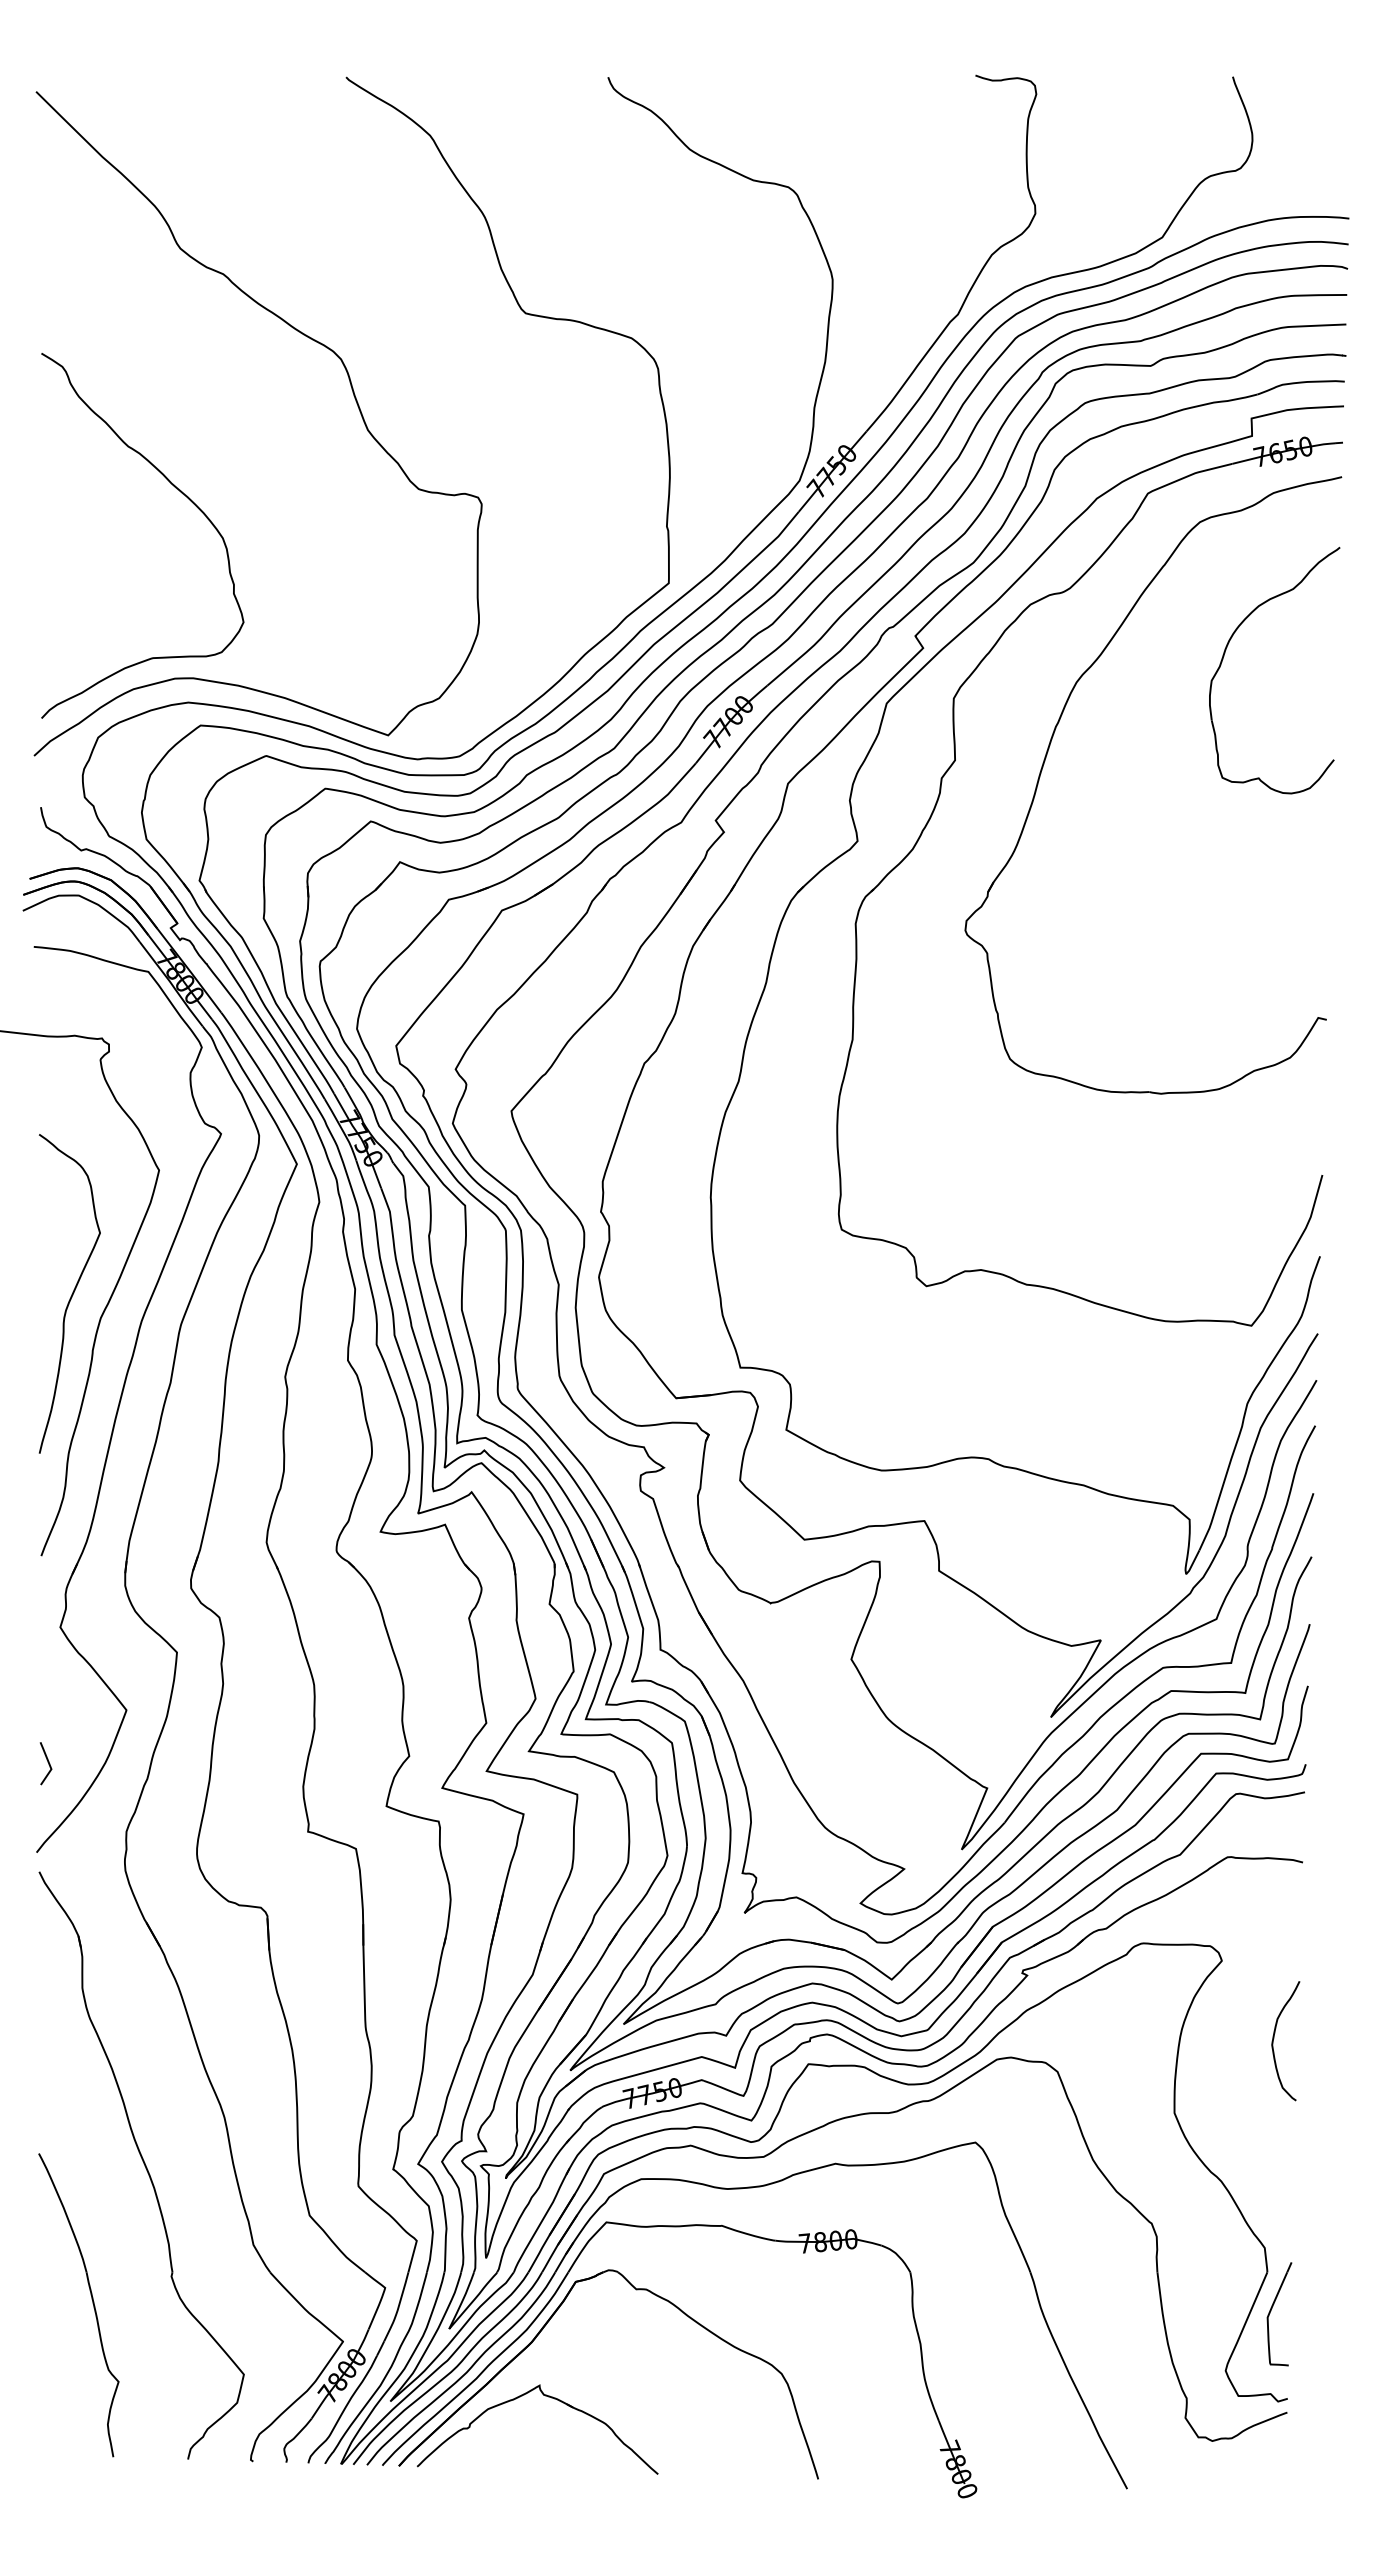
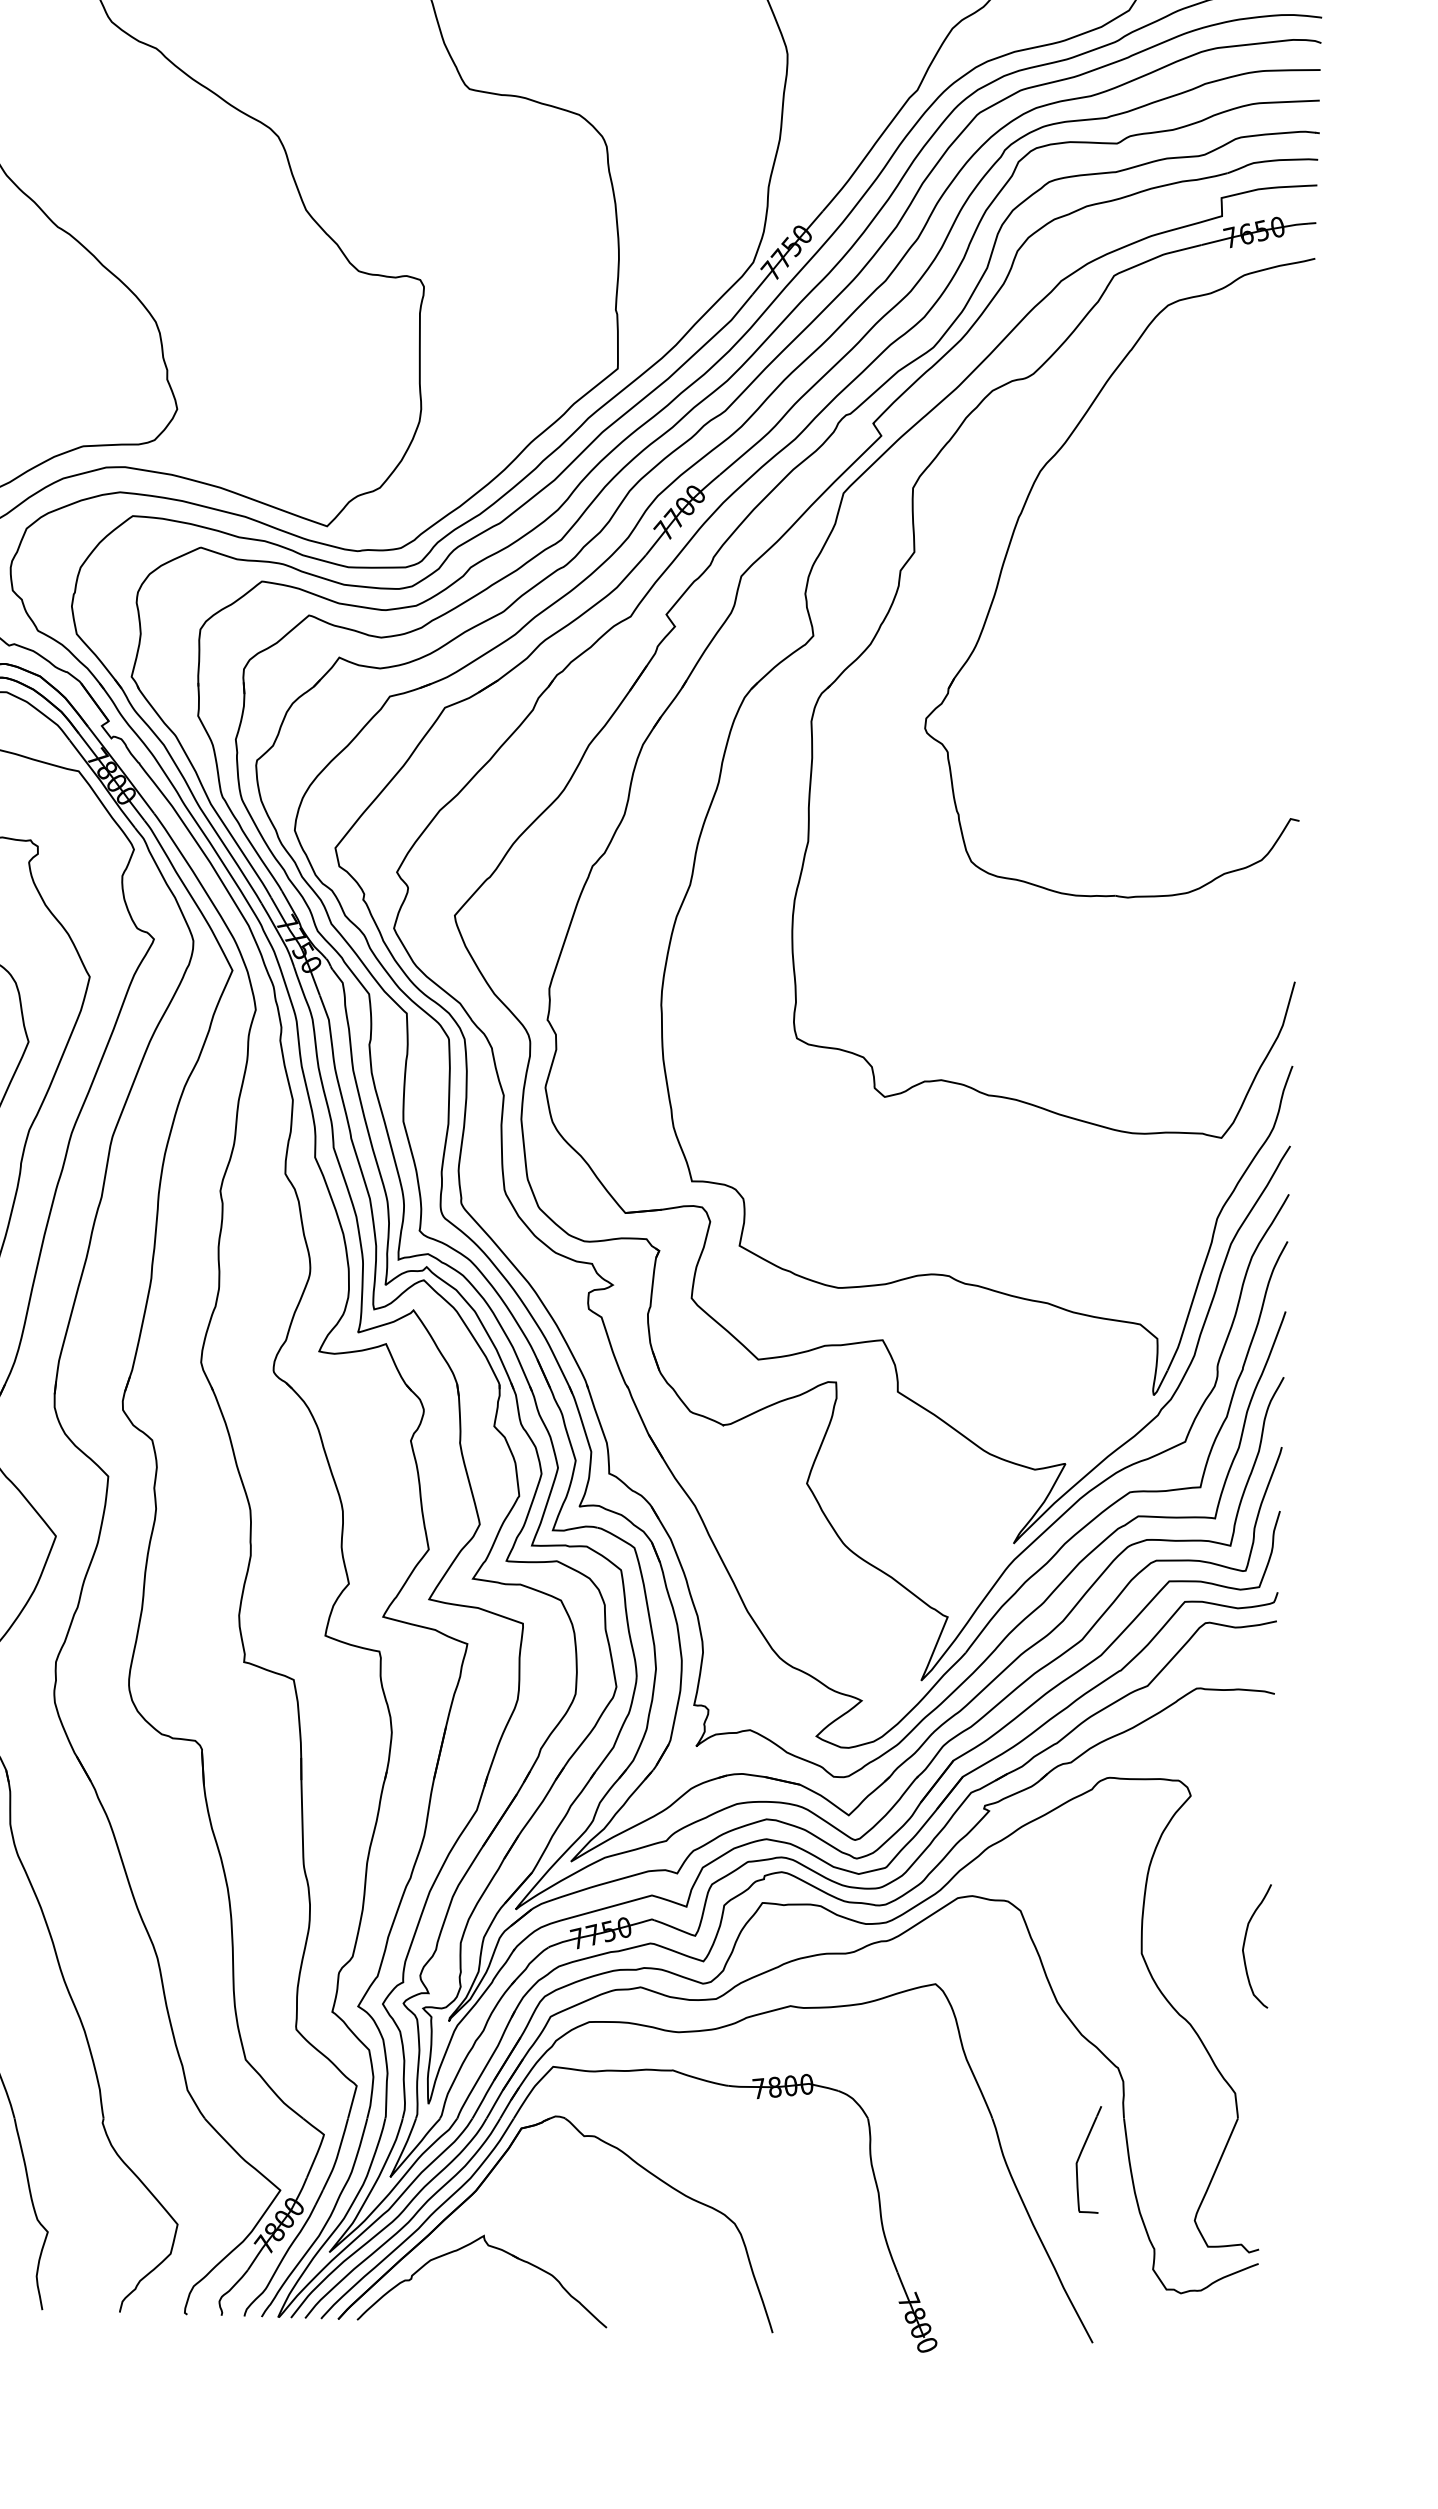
part: (1225, 653) -> (1194, 441), removed
curve: (1274, 2038) -> (1245, 1943), moved
part: (1271, 2311) -> (1080, 2157), moved

